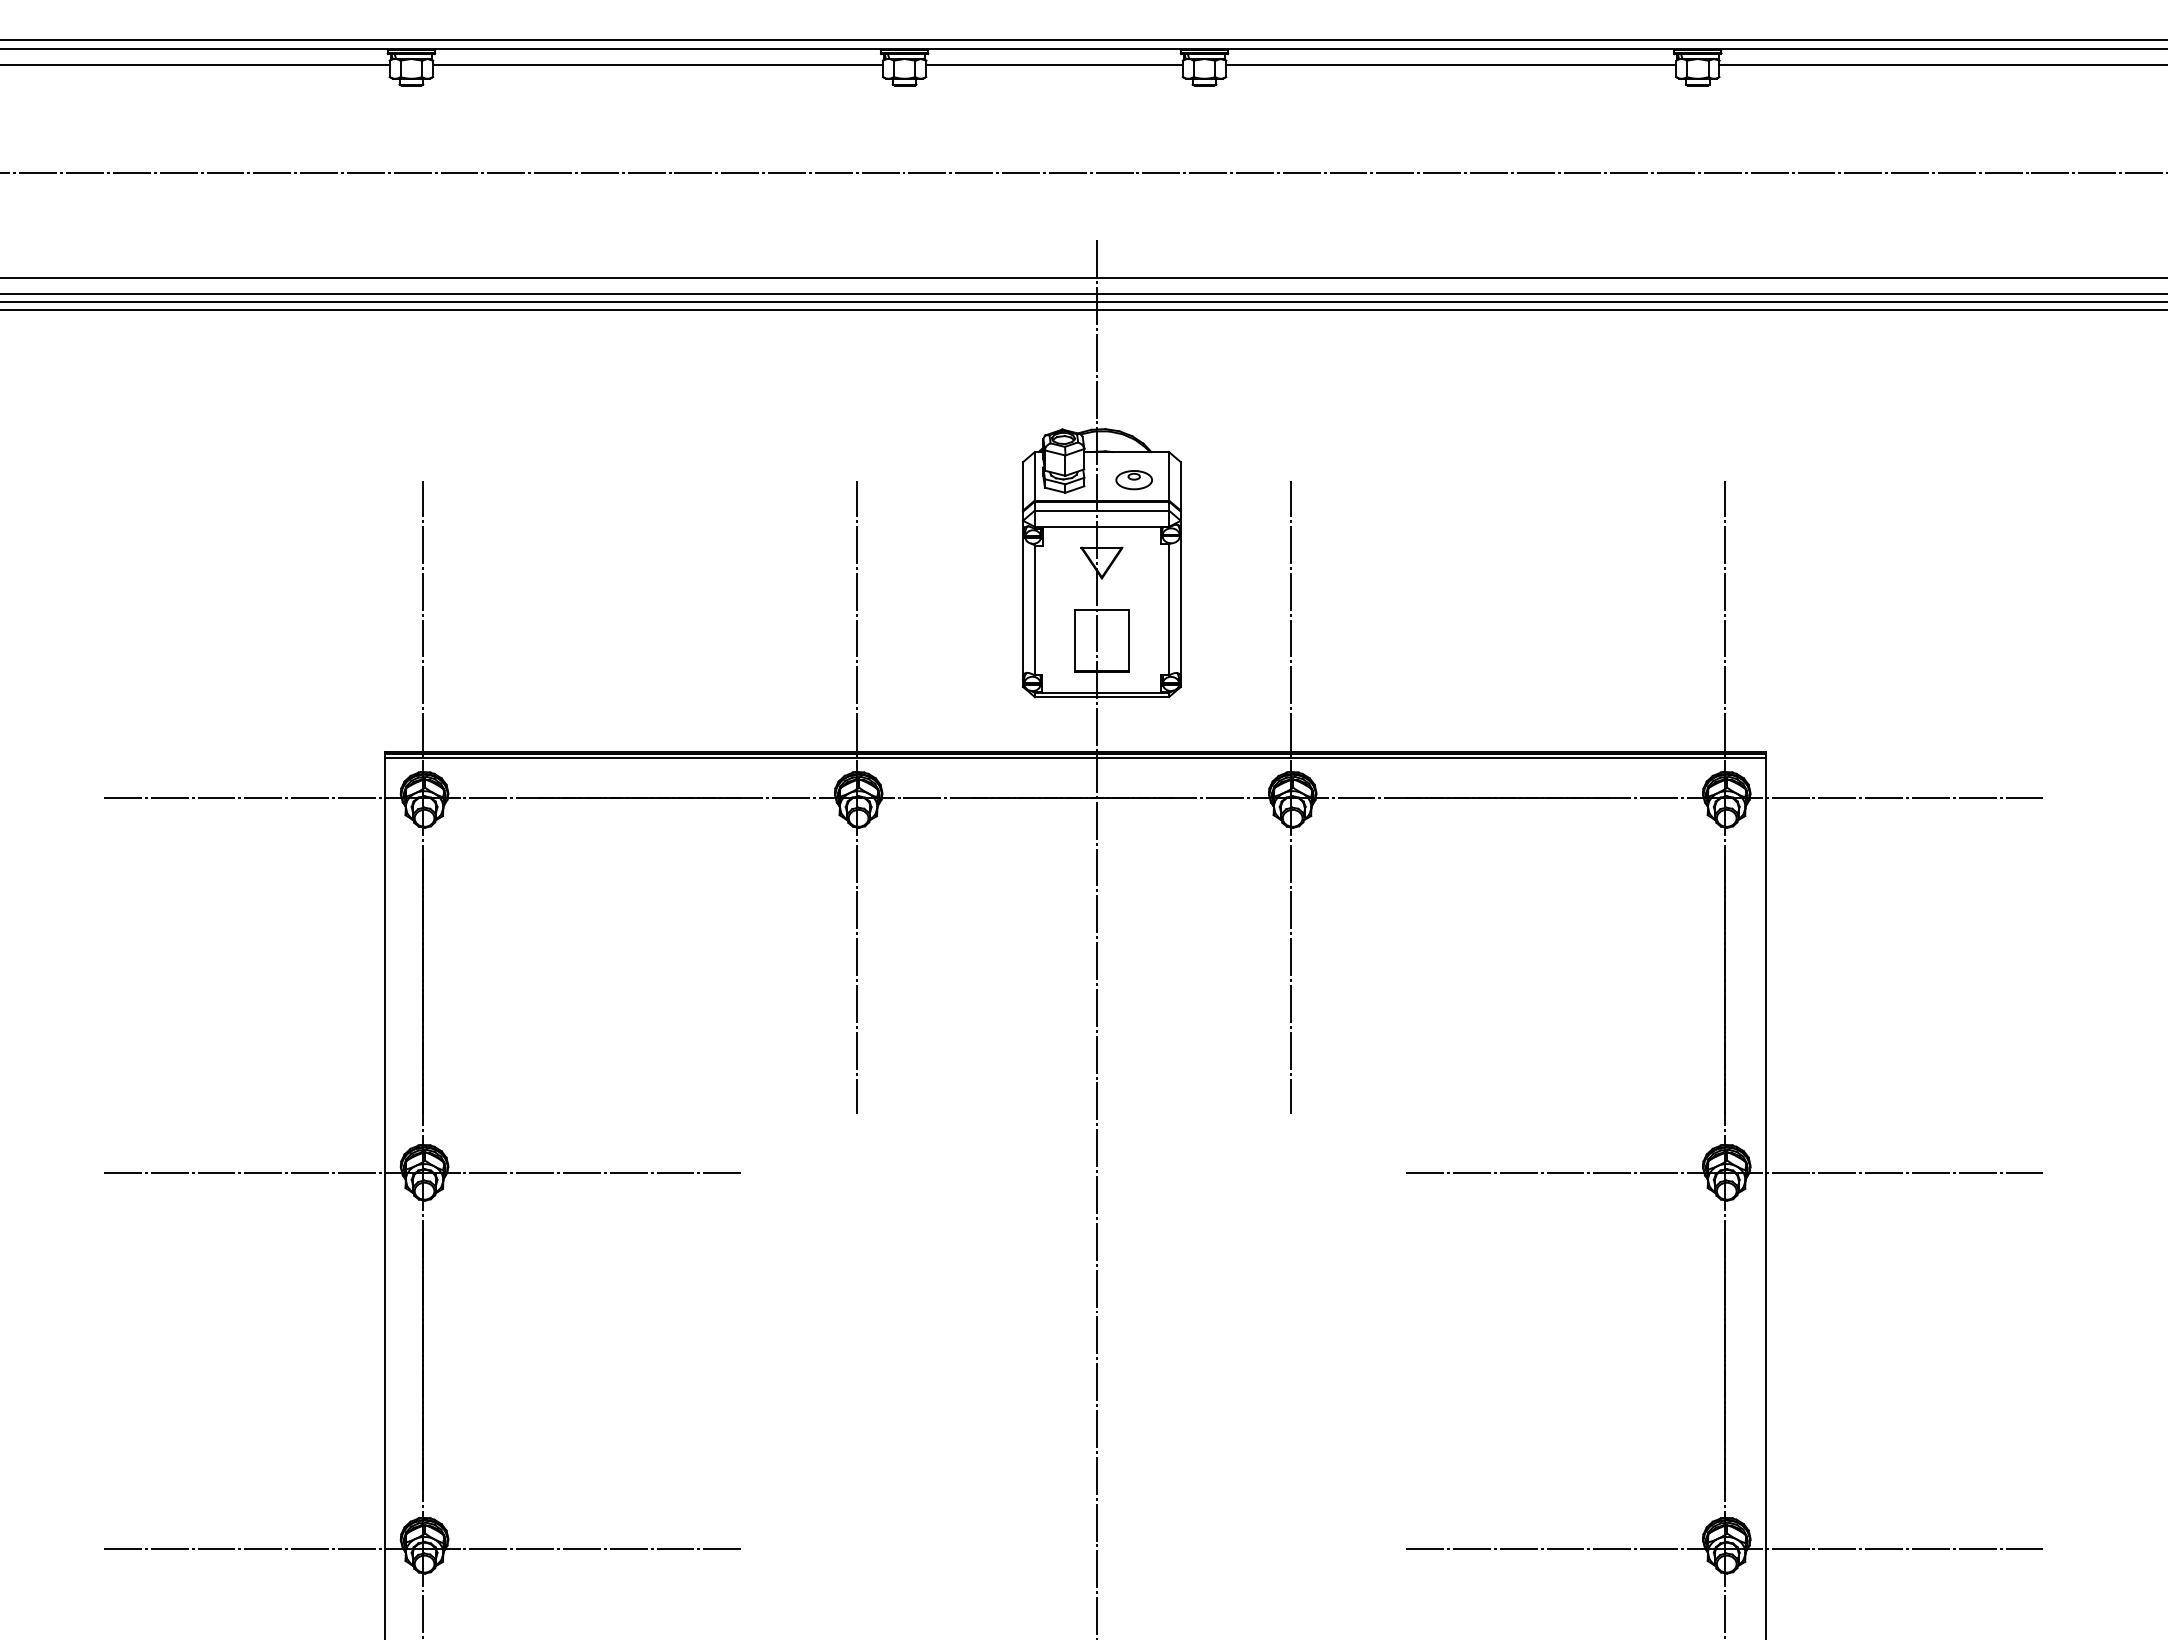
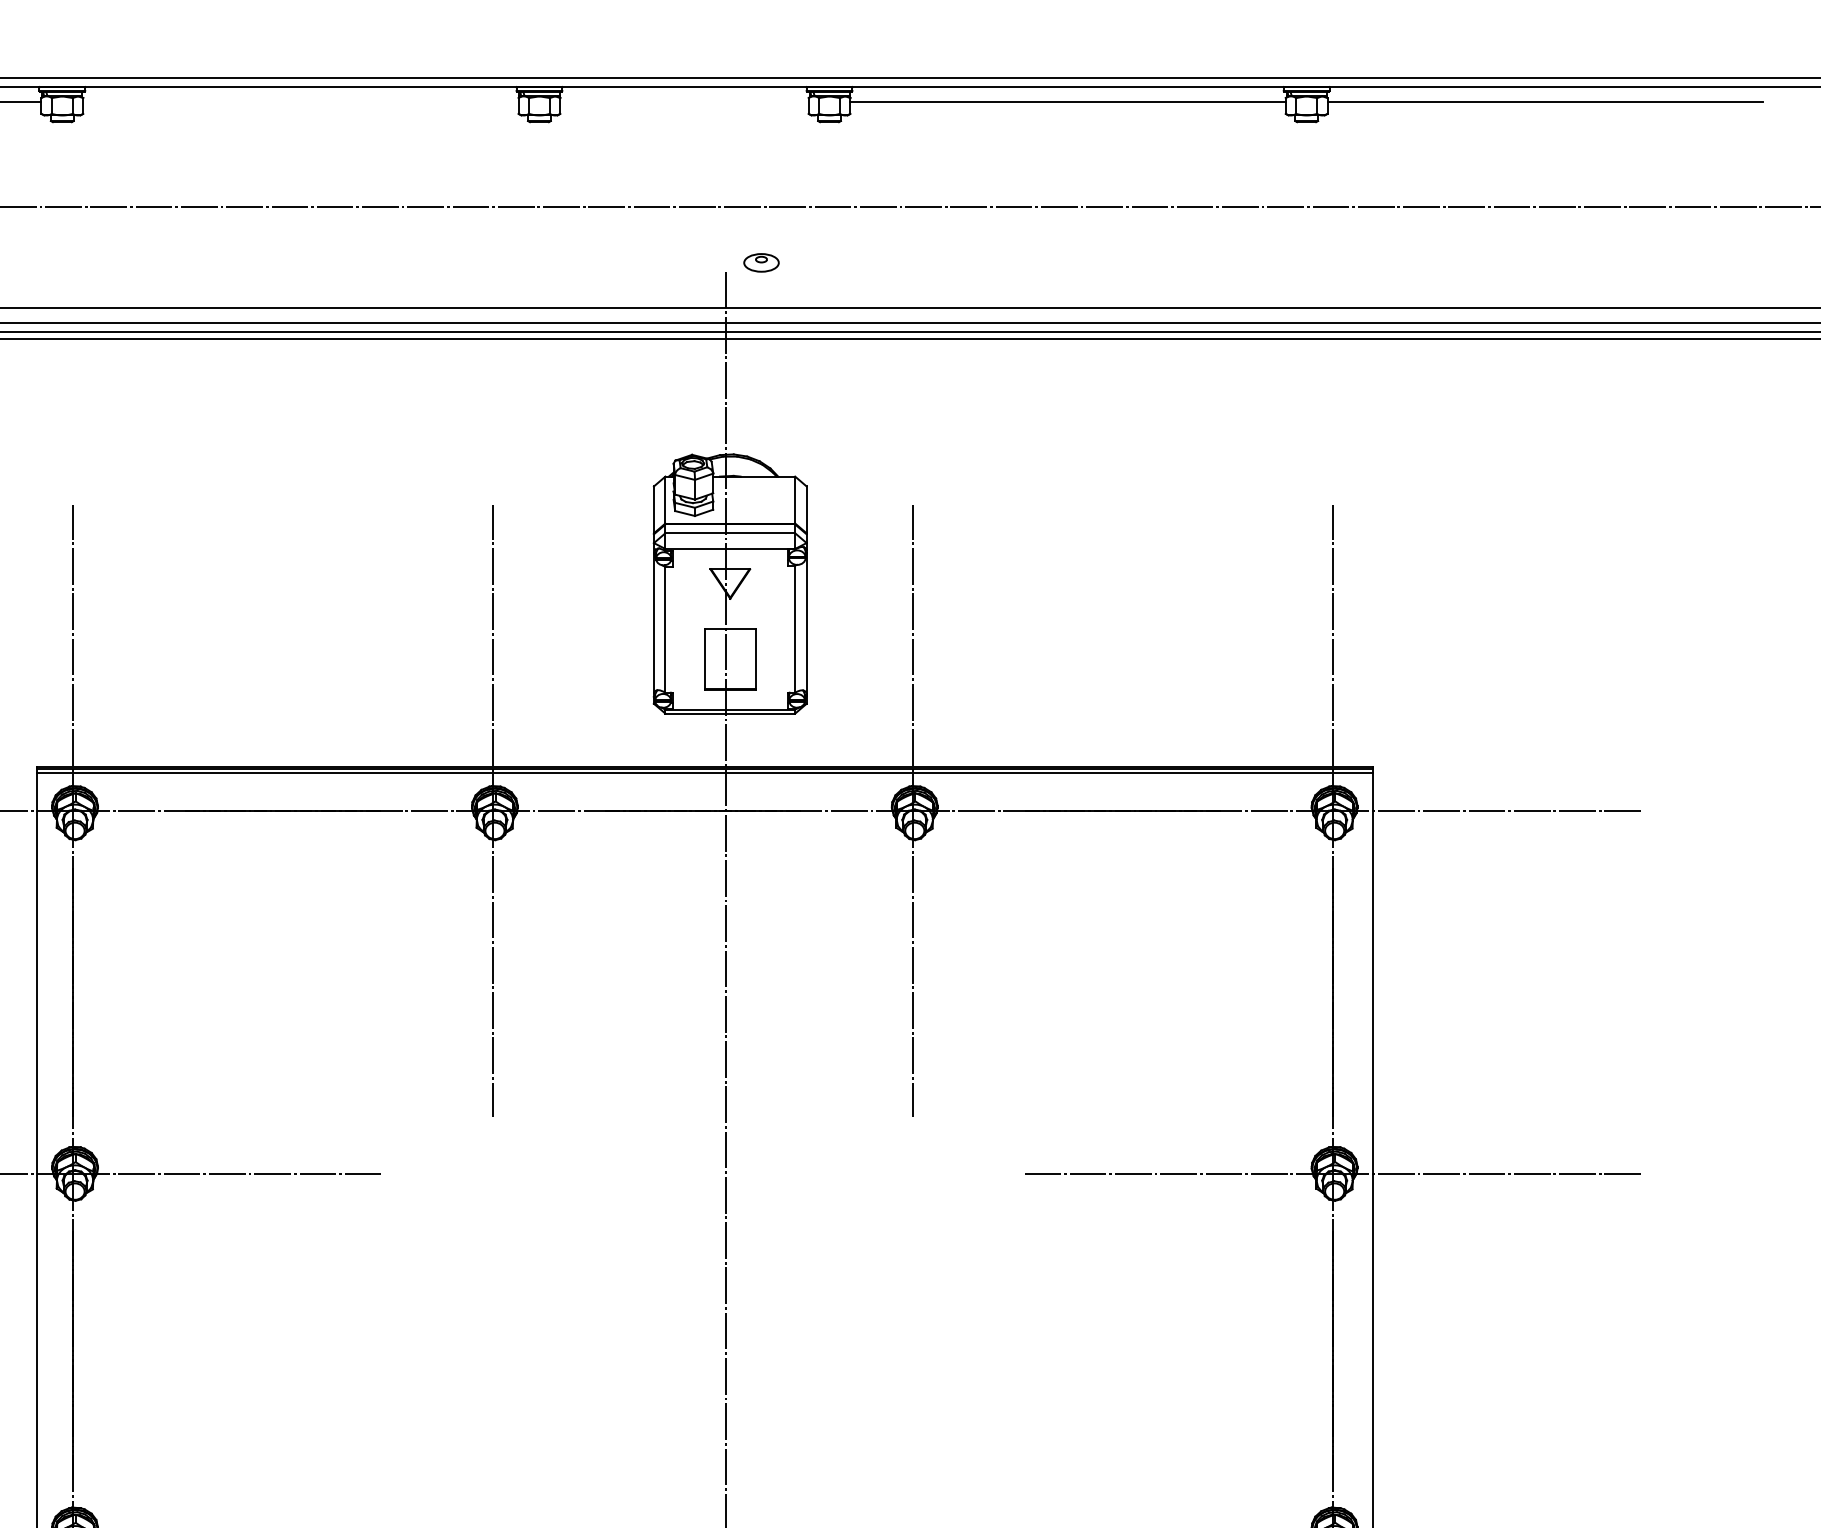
line: (658, 65) -> (301, 102), removed
line: (1054, 65) -> (684, 102), removed
part: (1133, 480) -> (760, 263), moved

